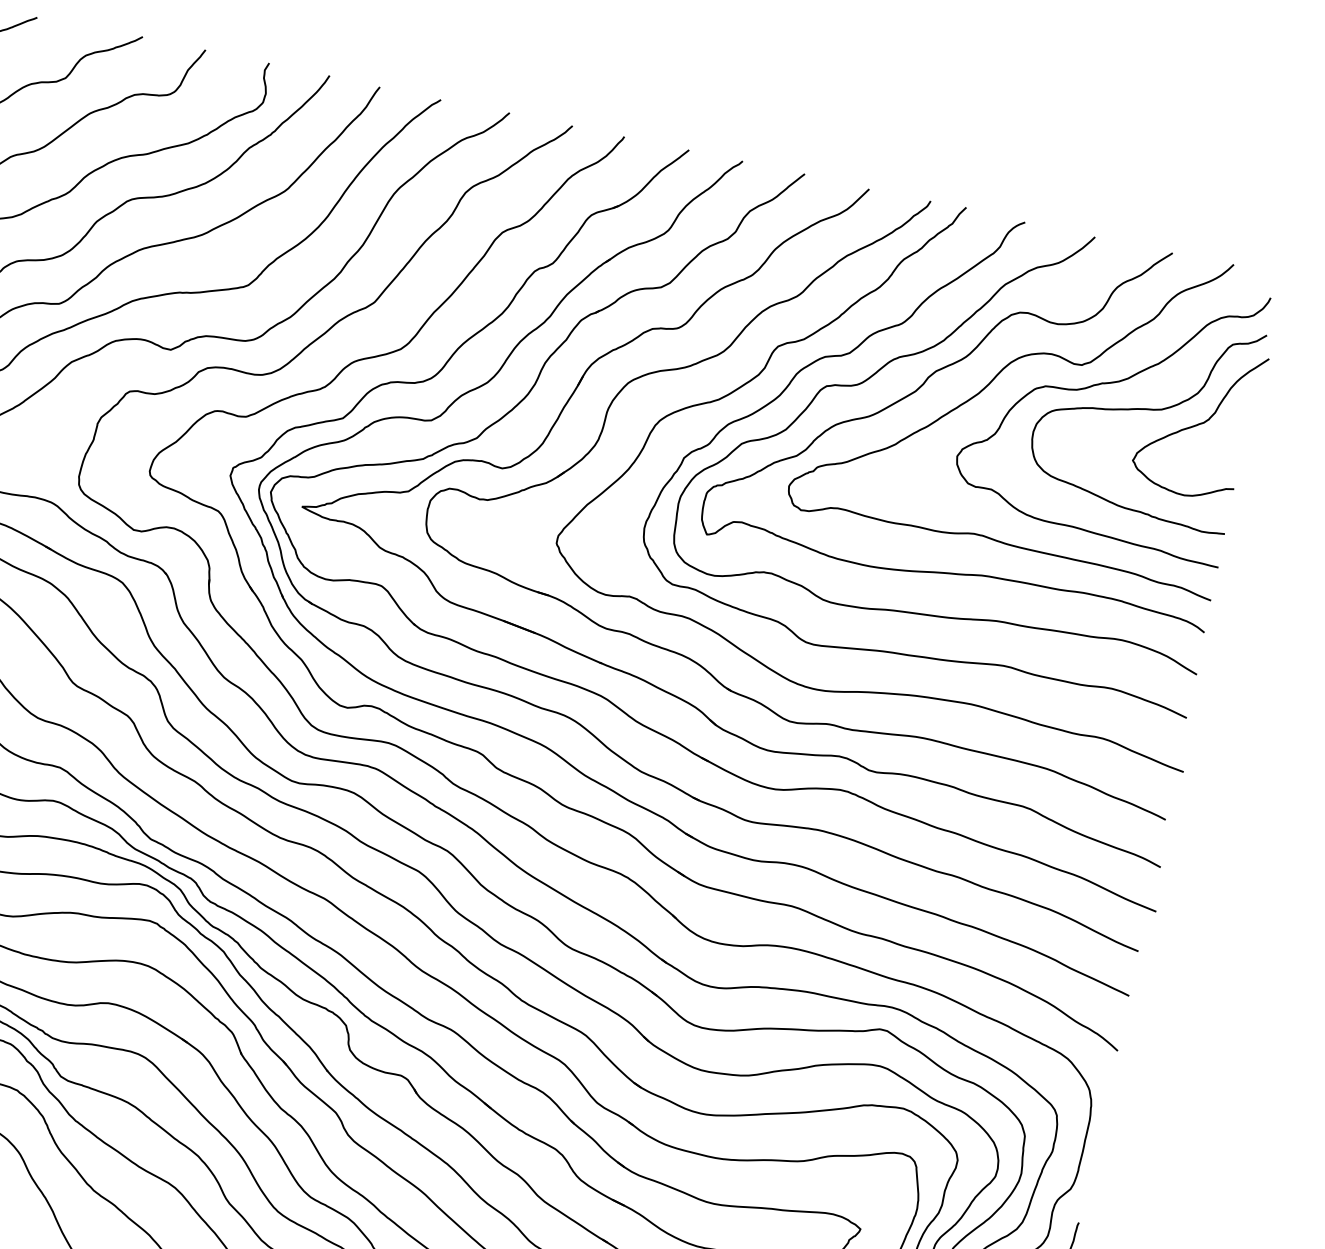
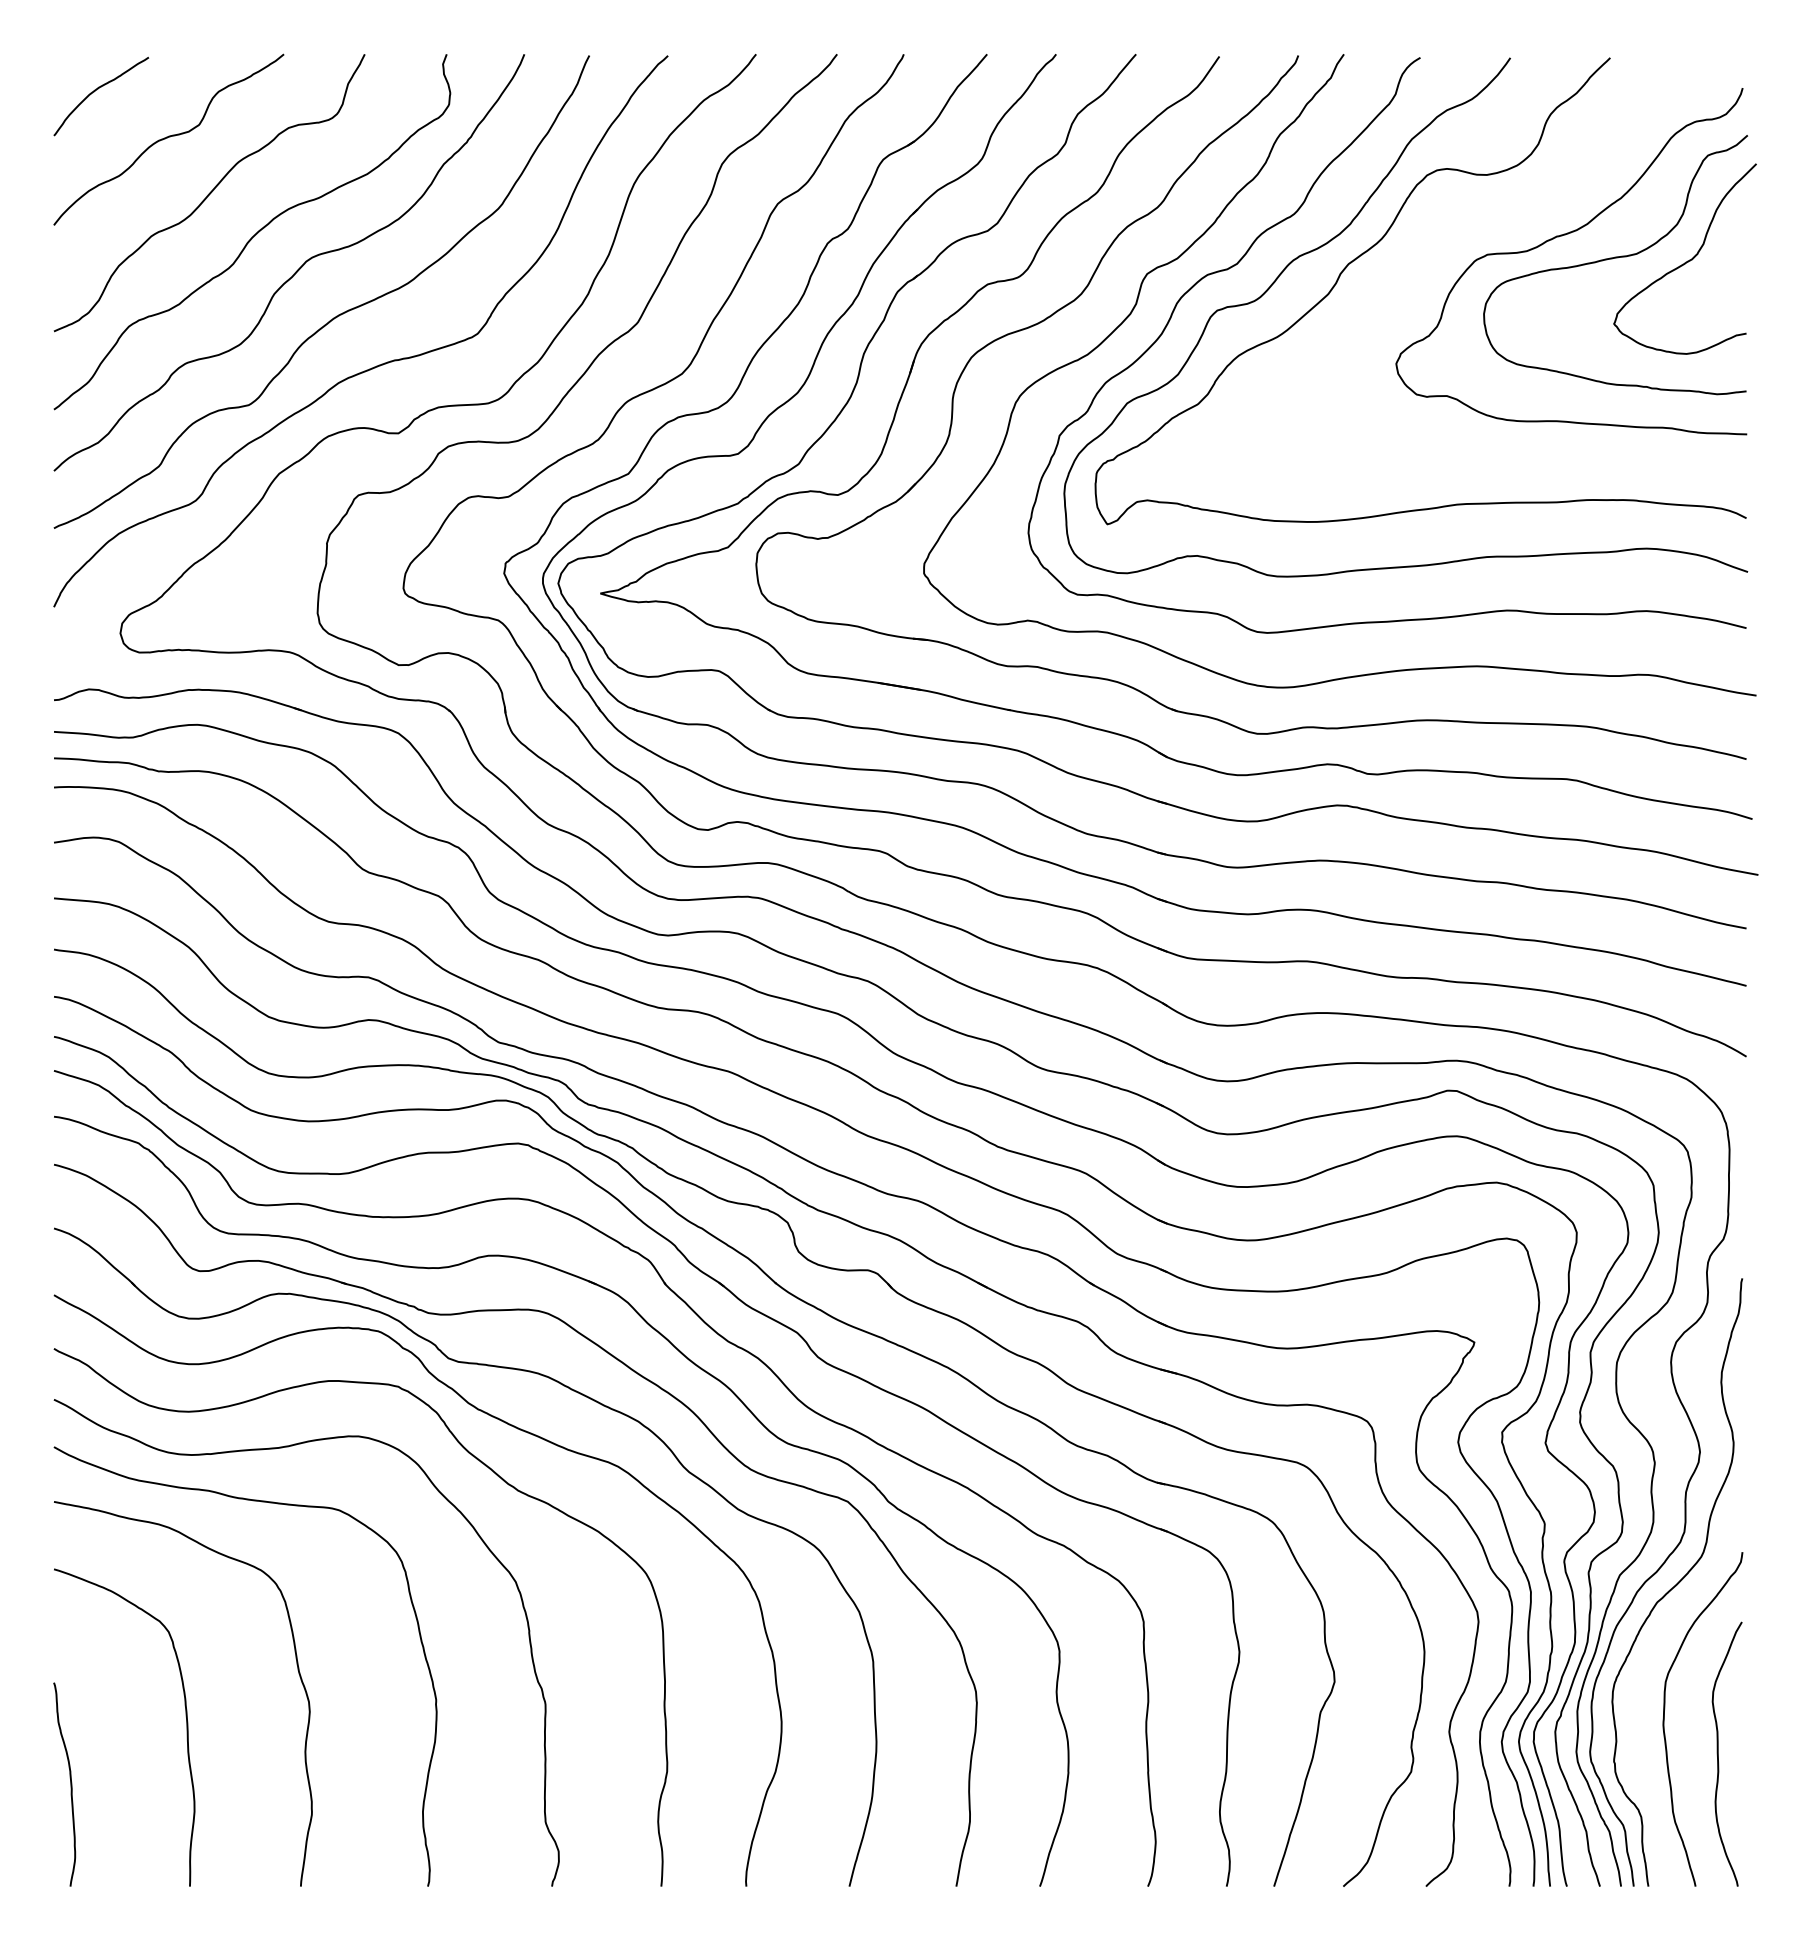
curve: (1006, 367) -> (1434, 241), removed

